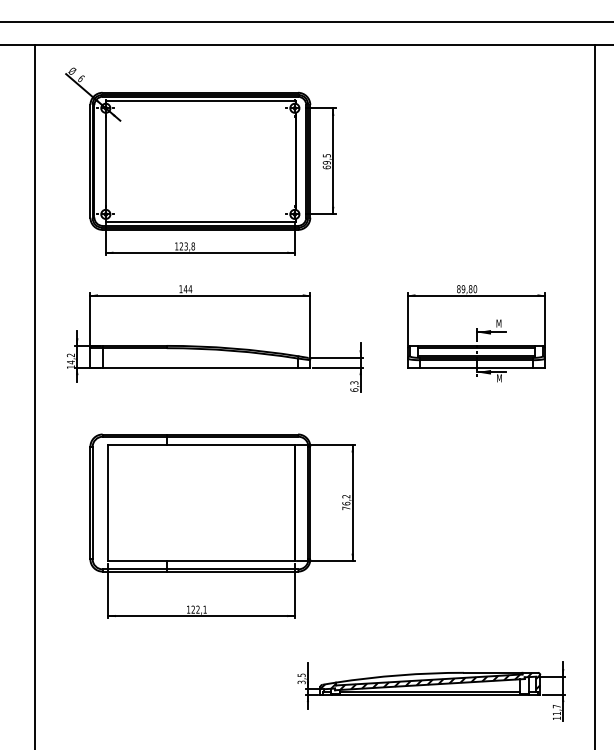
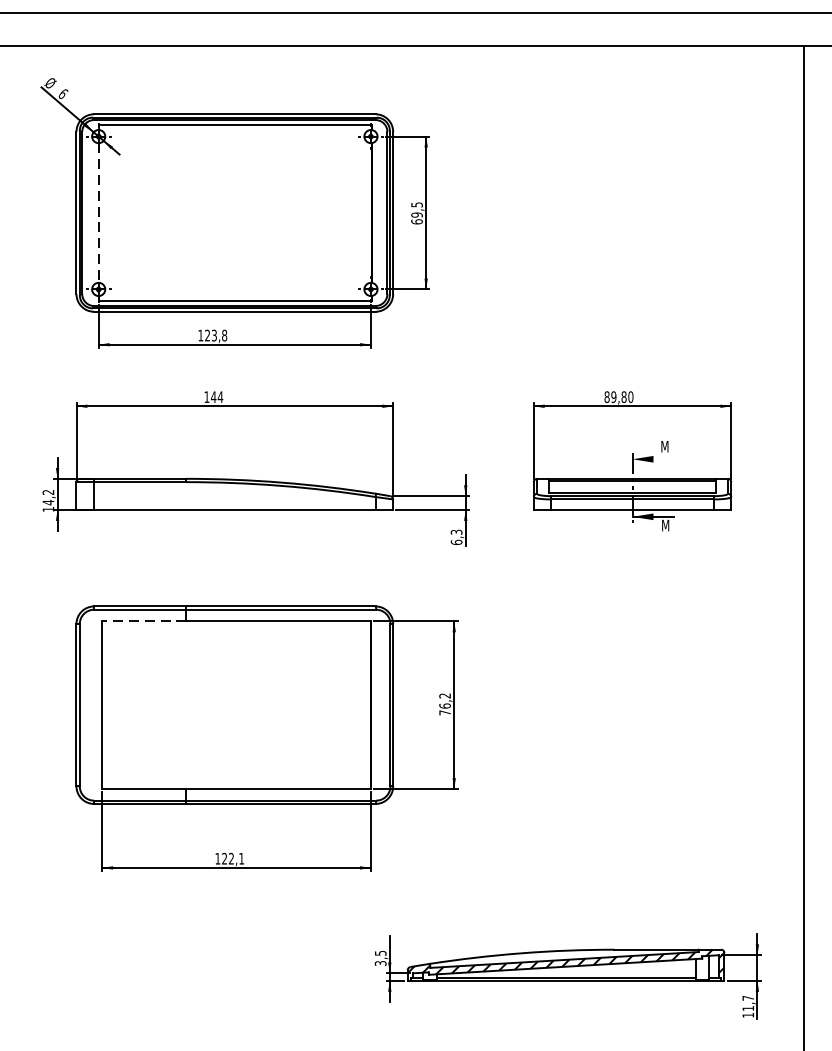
line: (105, 161) -> (98, 213), solid -> dashed
line: (490, 332) -> (652, 459), removed
line: (137, 444) -> (144, 620), solid -> dashed

